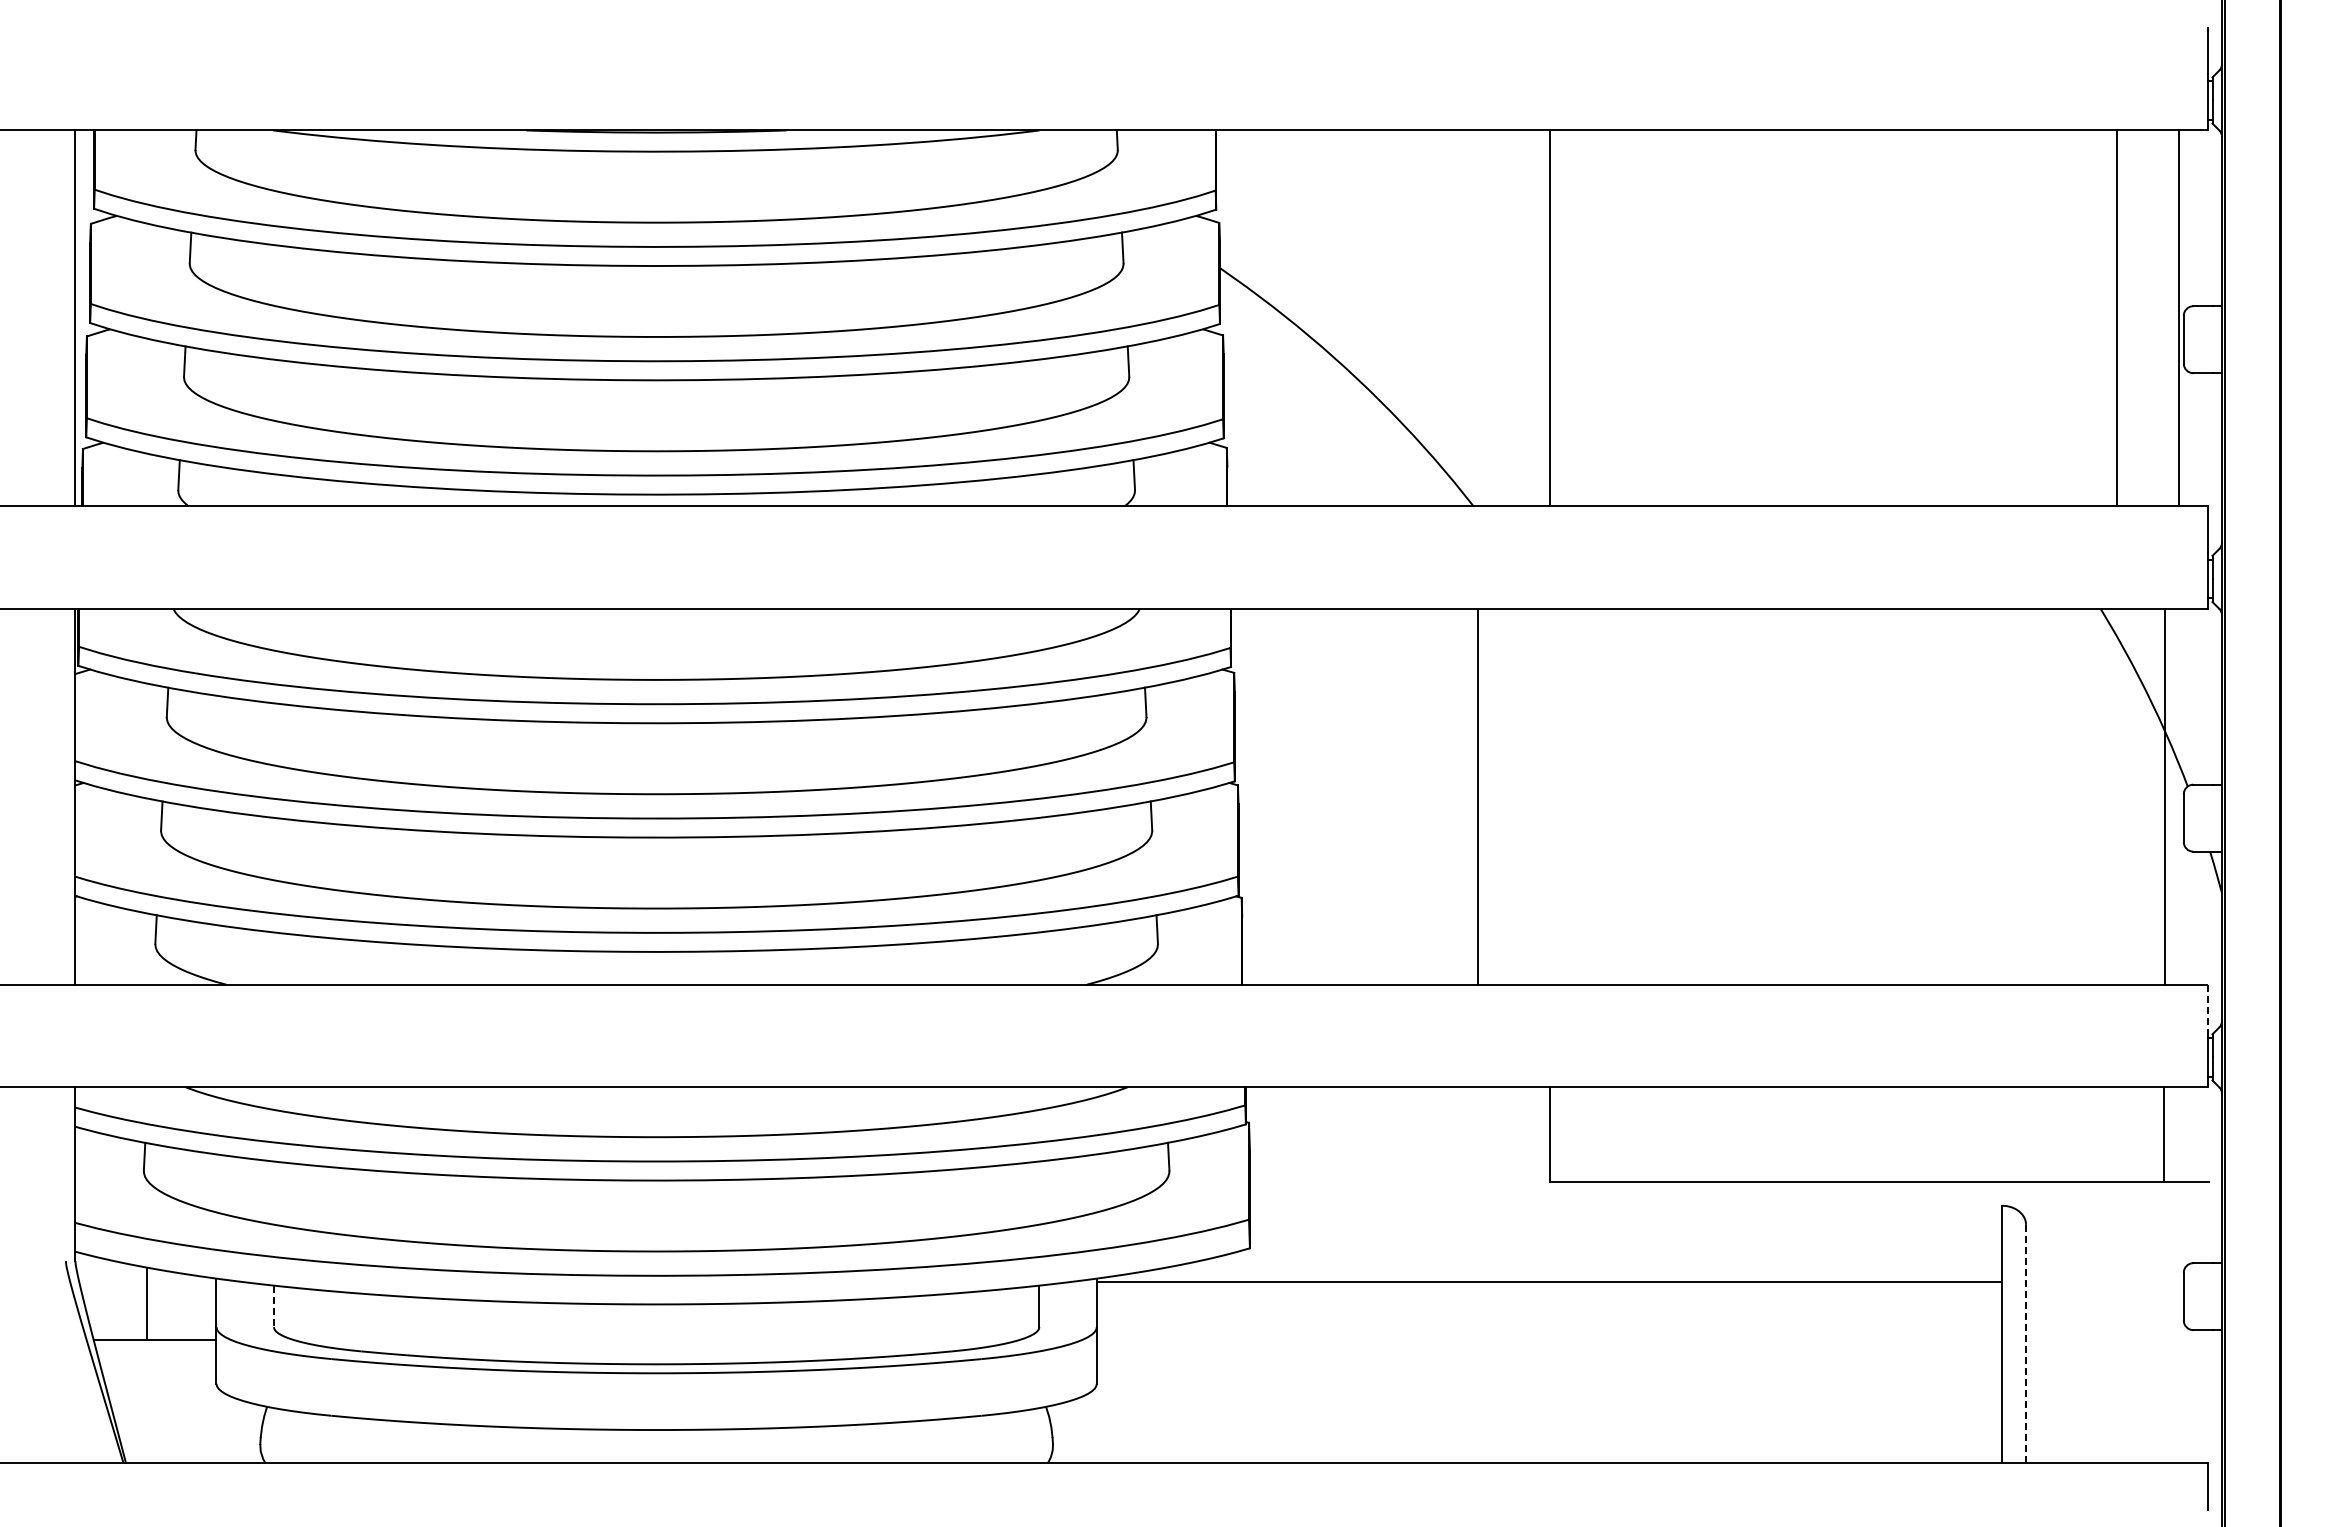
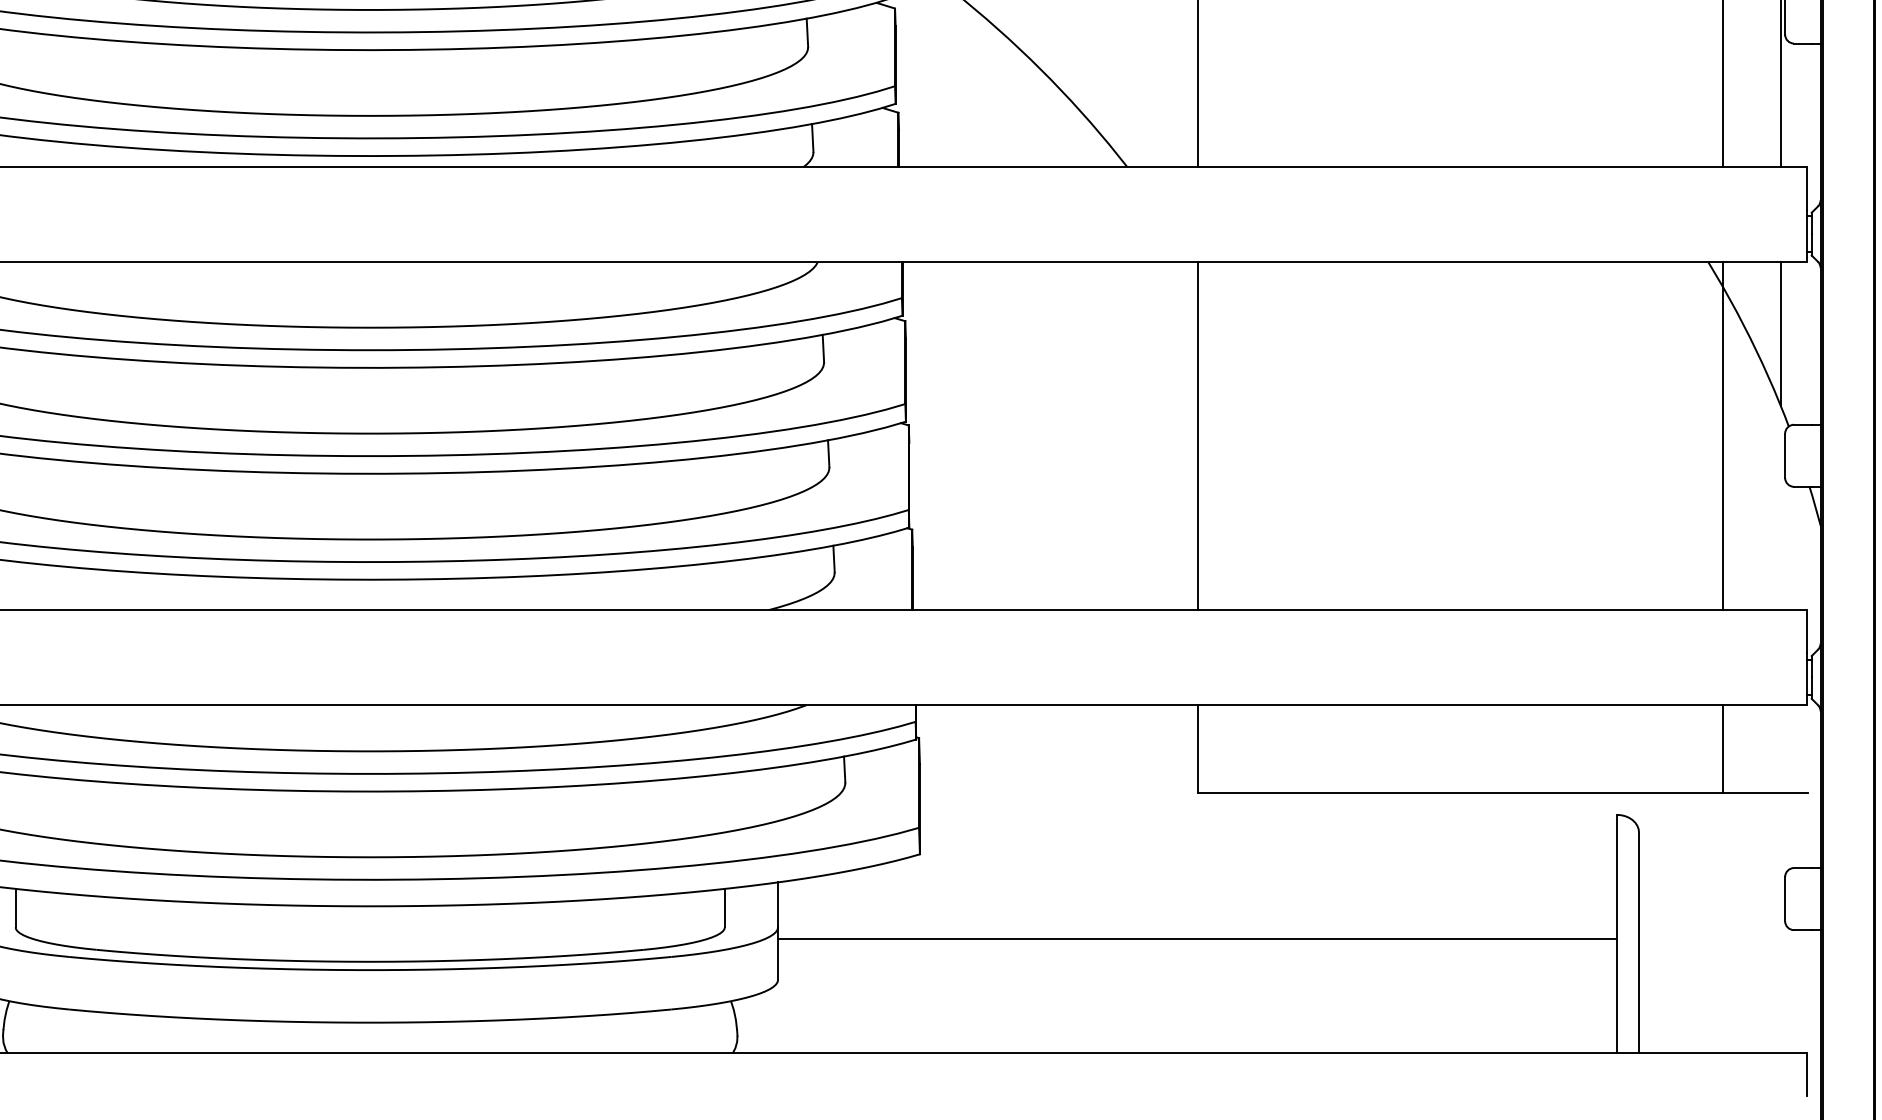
line: (2179, 686) -> (1781, 333), added
line: (1477, 796) -> (1197, 435), moved
line: (2164, 796) -> (1722, 435), moved
line: (2207, 1008) -> (1807, 632), dashed -> solid
line: (2163, 1134) -> (1722, 748), moved
line: (1548, 1281) -> (1196, 938), moved
line: (273, 1306) -> (15, 908), dashed -> solid
line: (2026, 1343) -> (1639, 942), dashed -> solid

